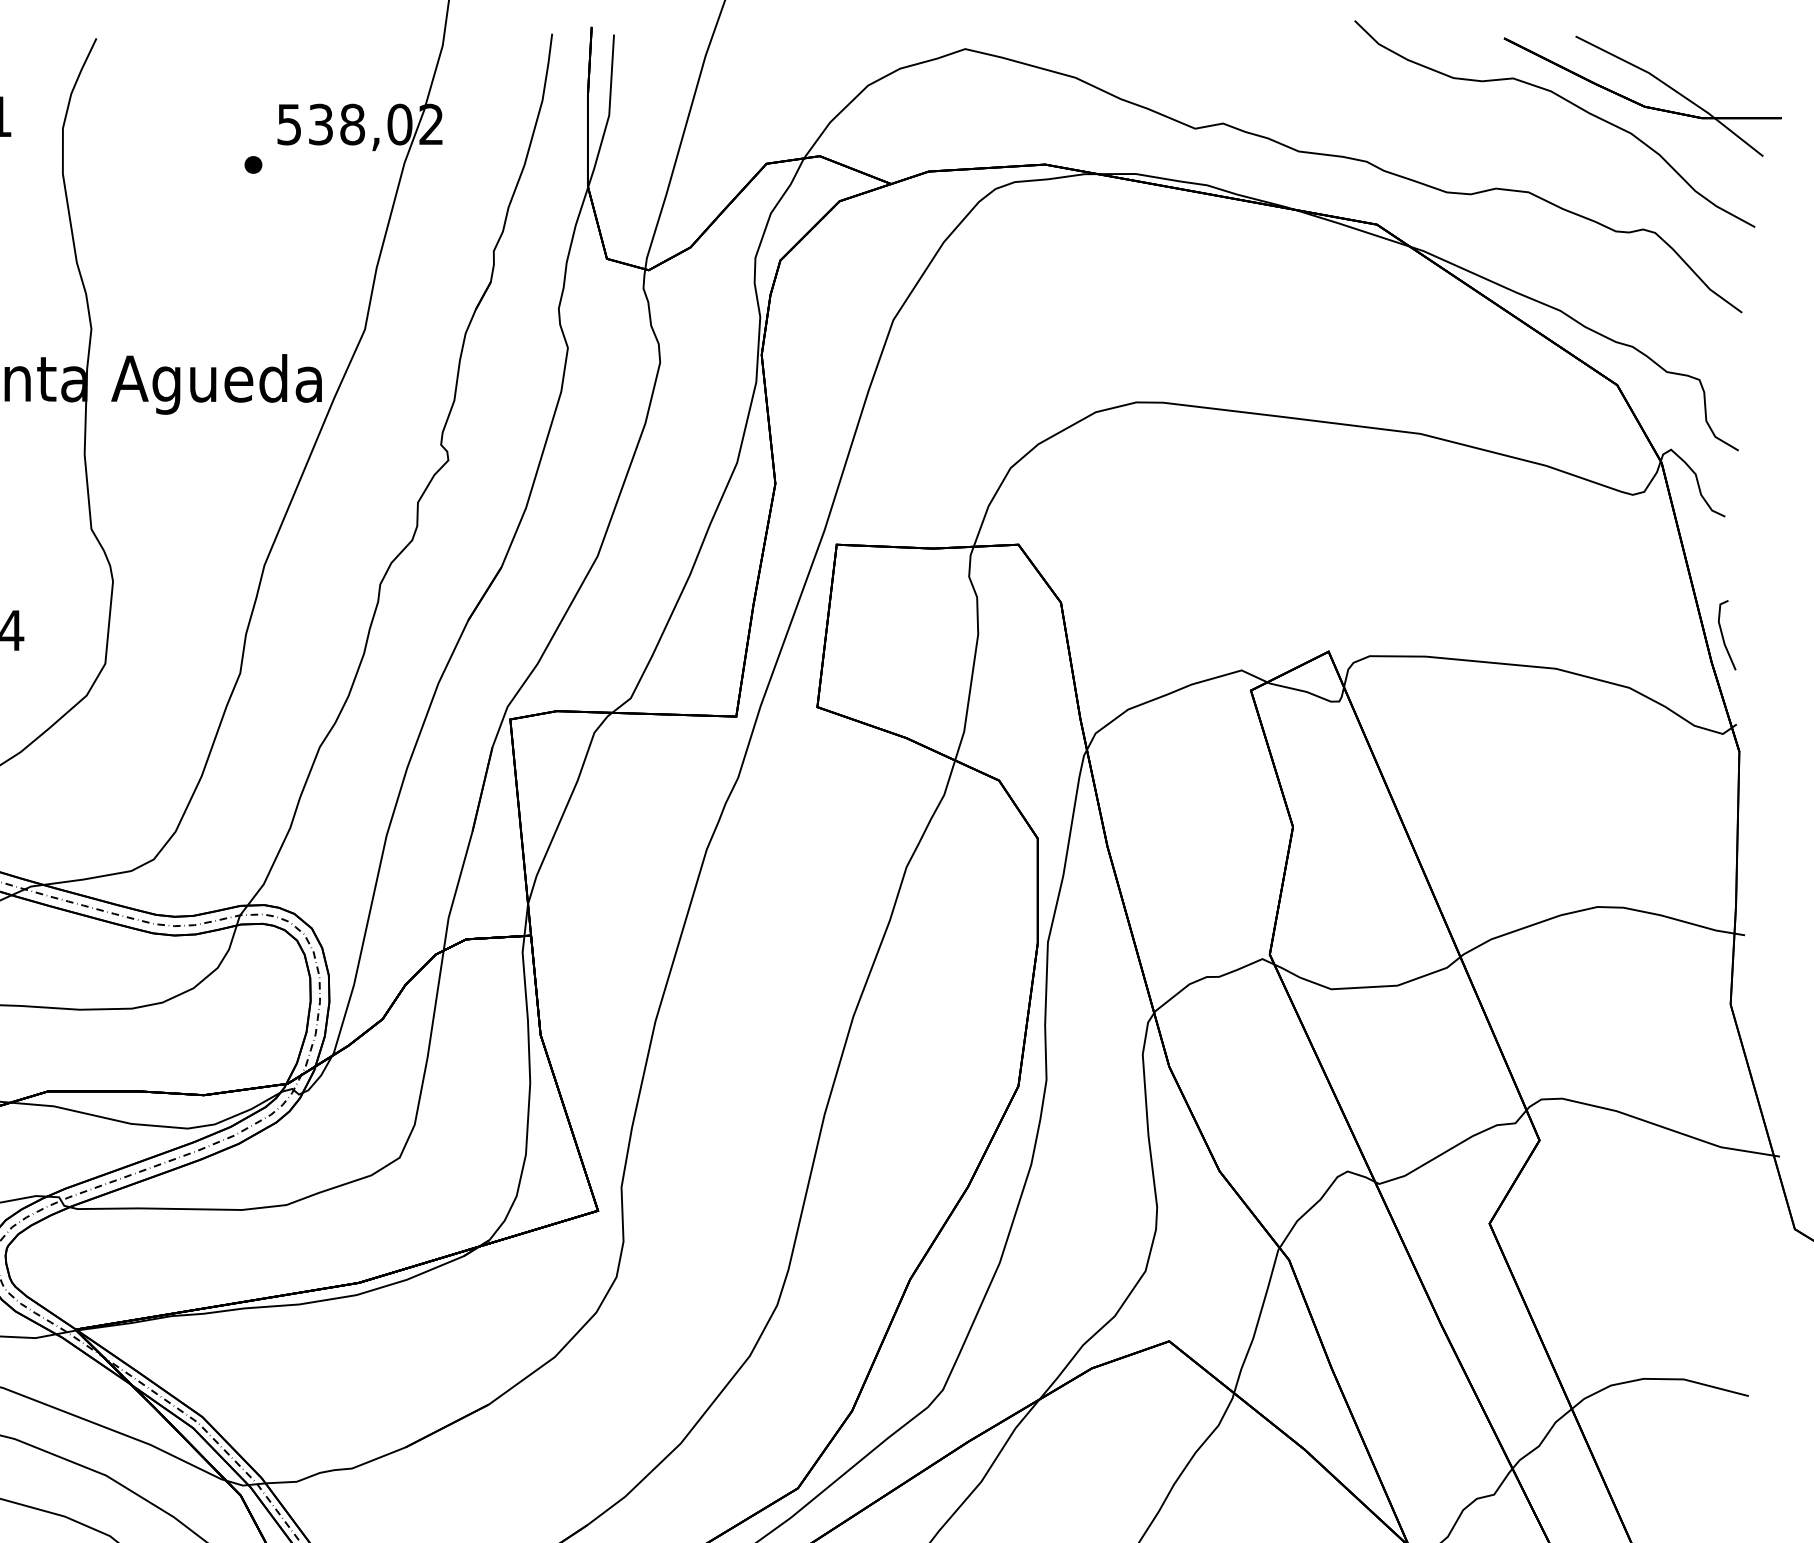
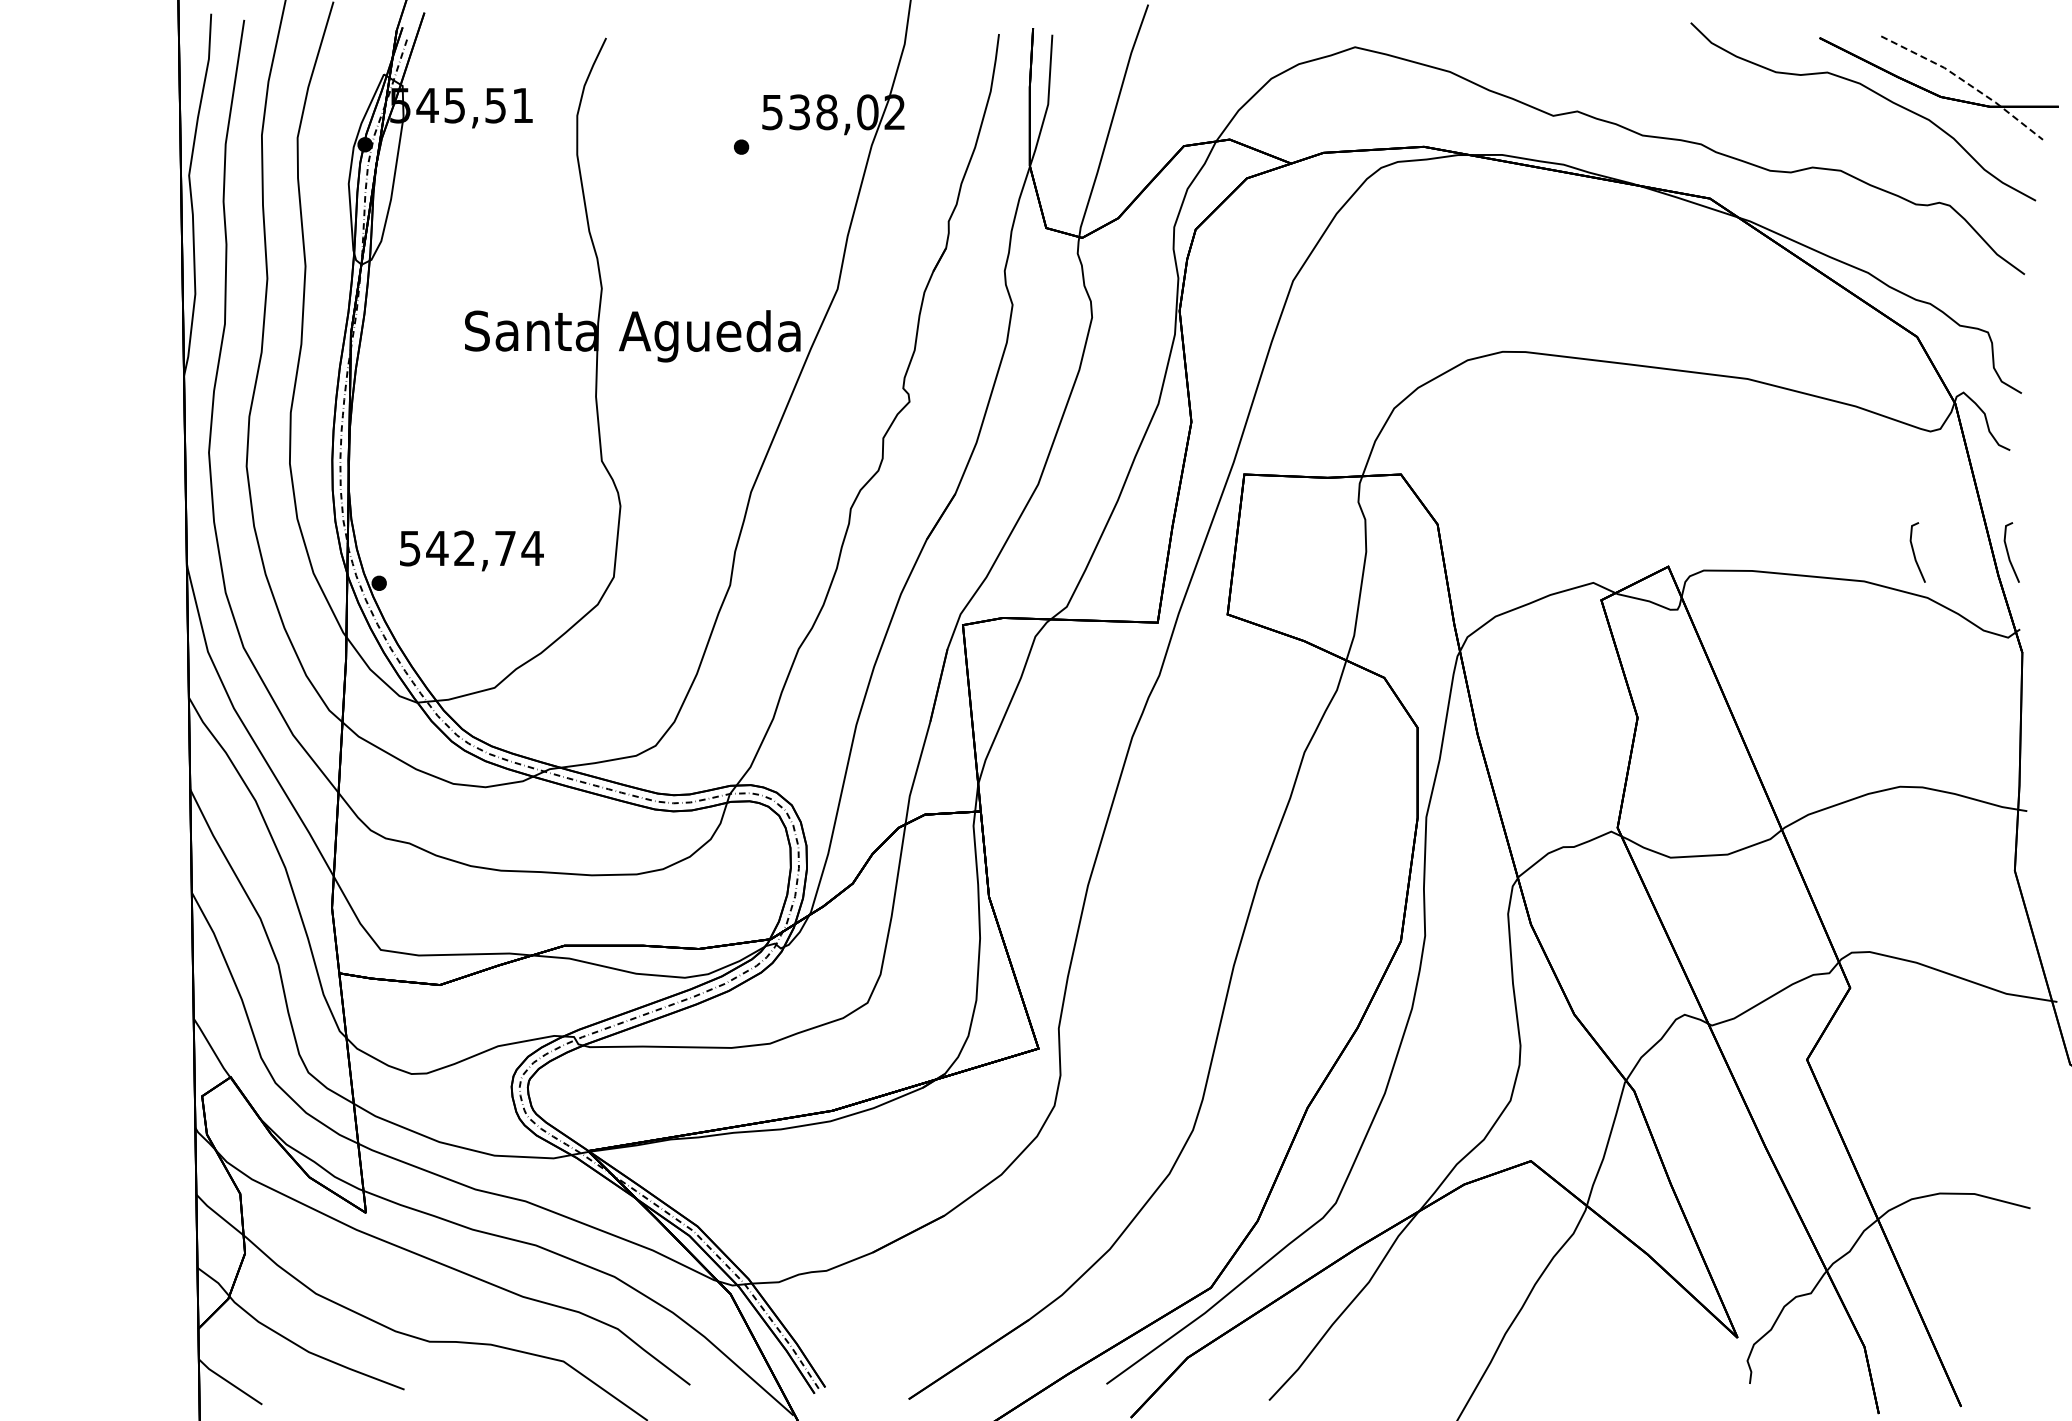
line: (1674, 89) -> (1966, 82), solid -> dashed
line: (1615, 637) -> (1915, 554), added

